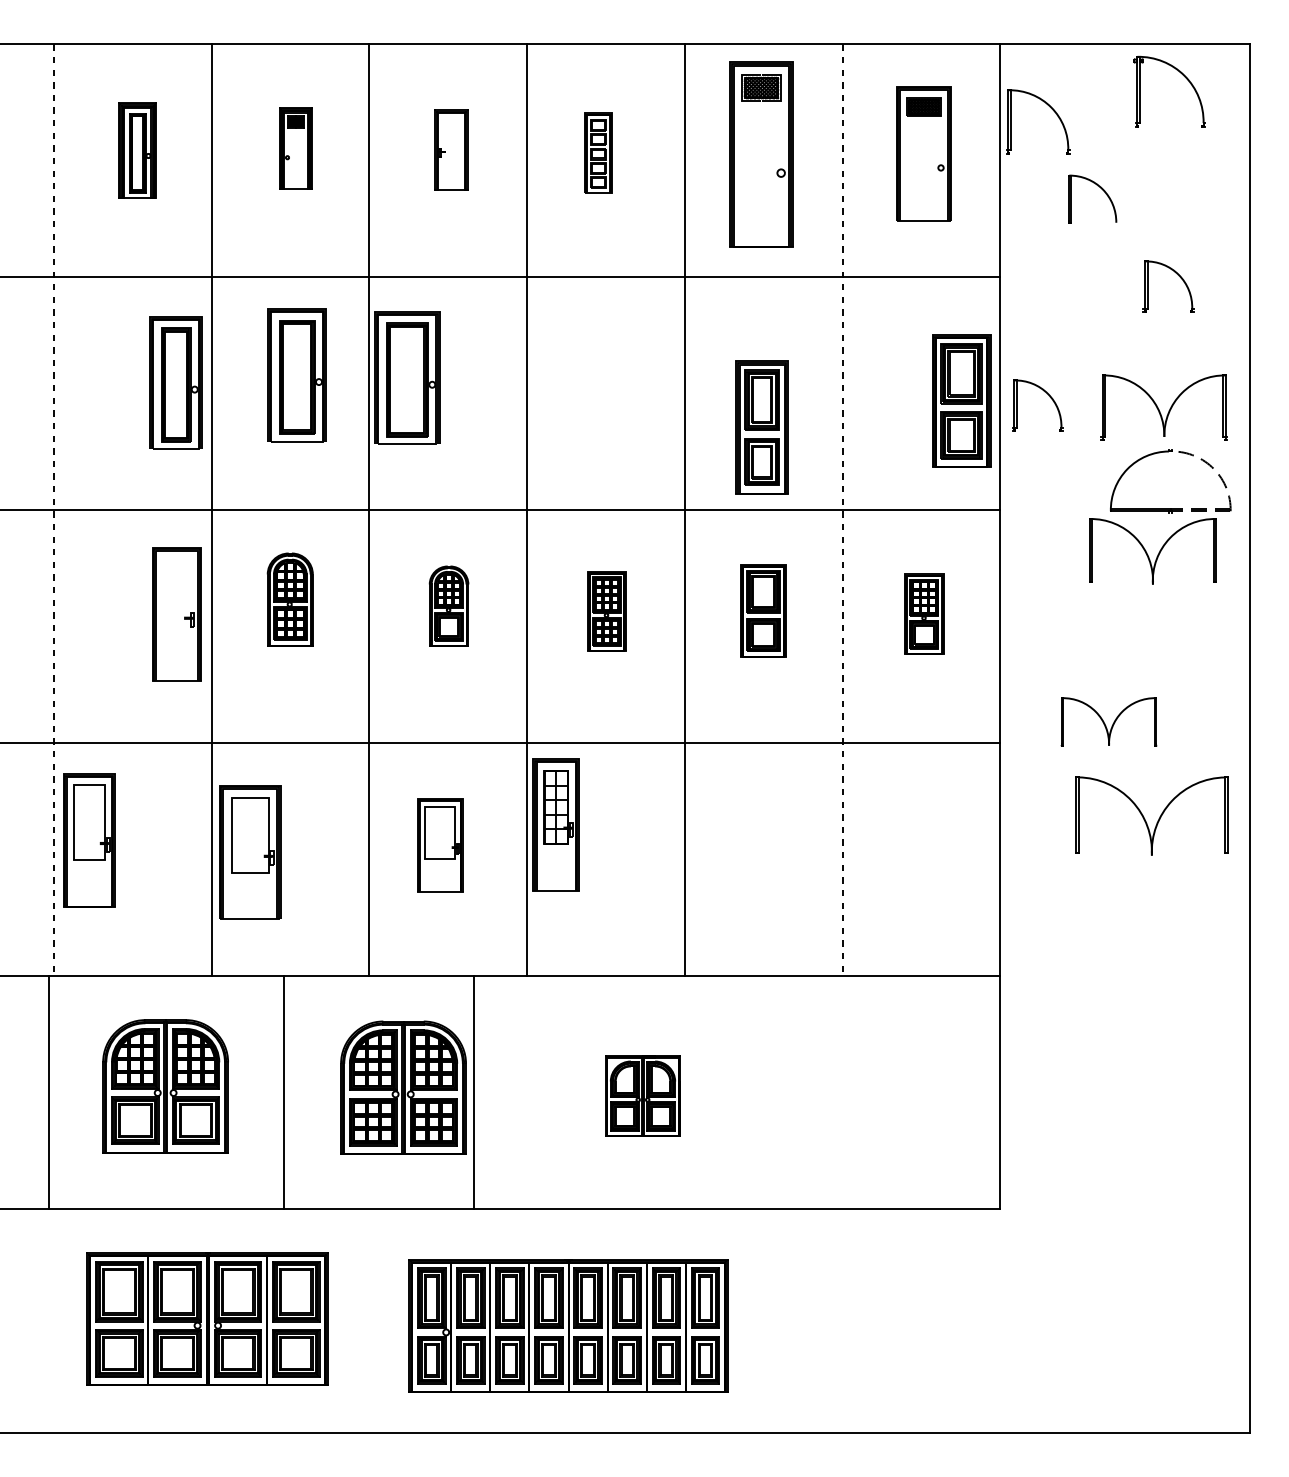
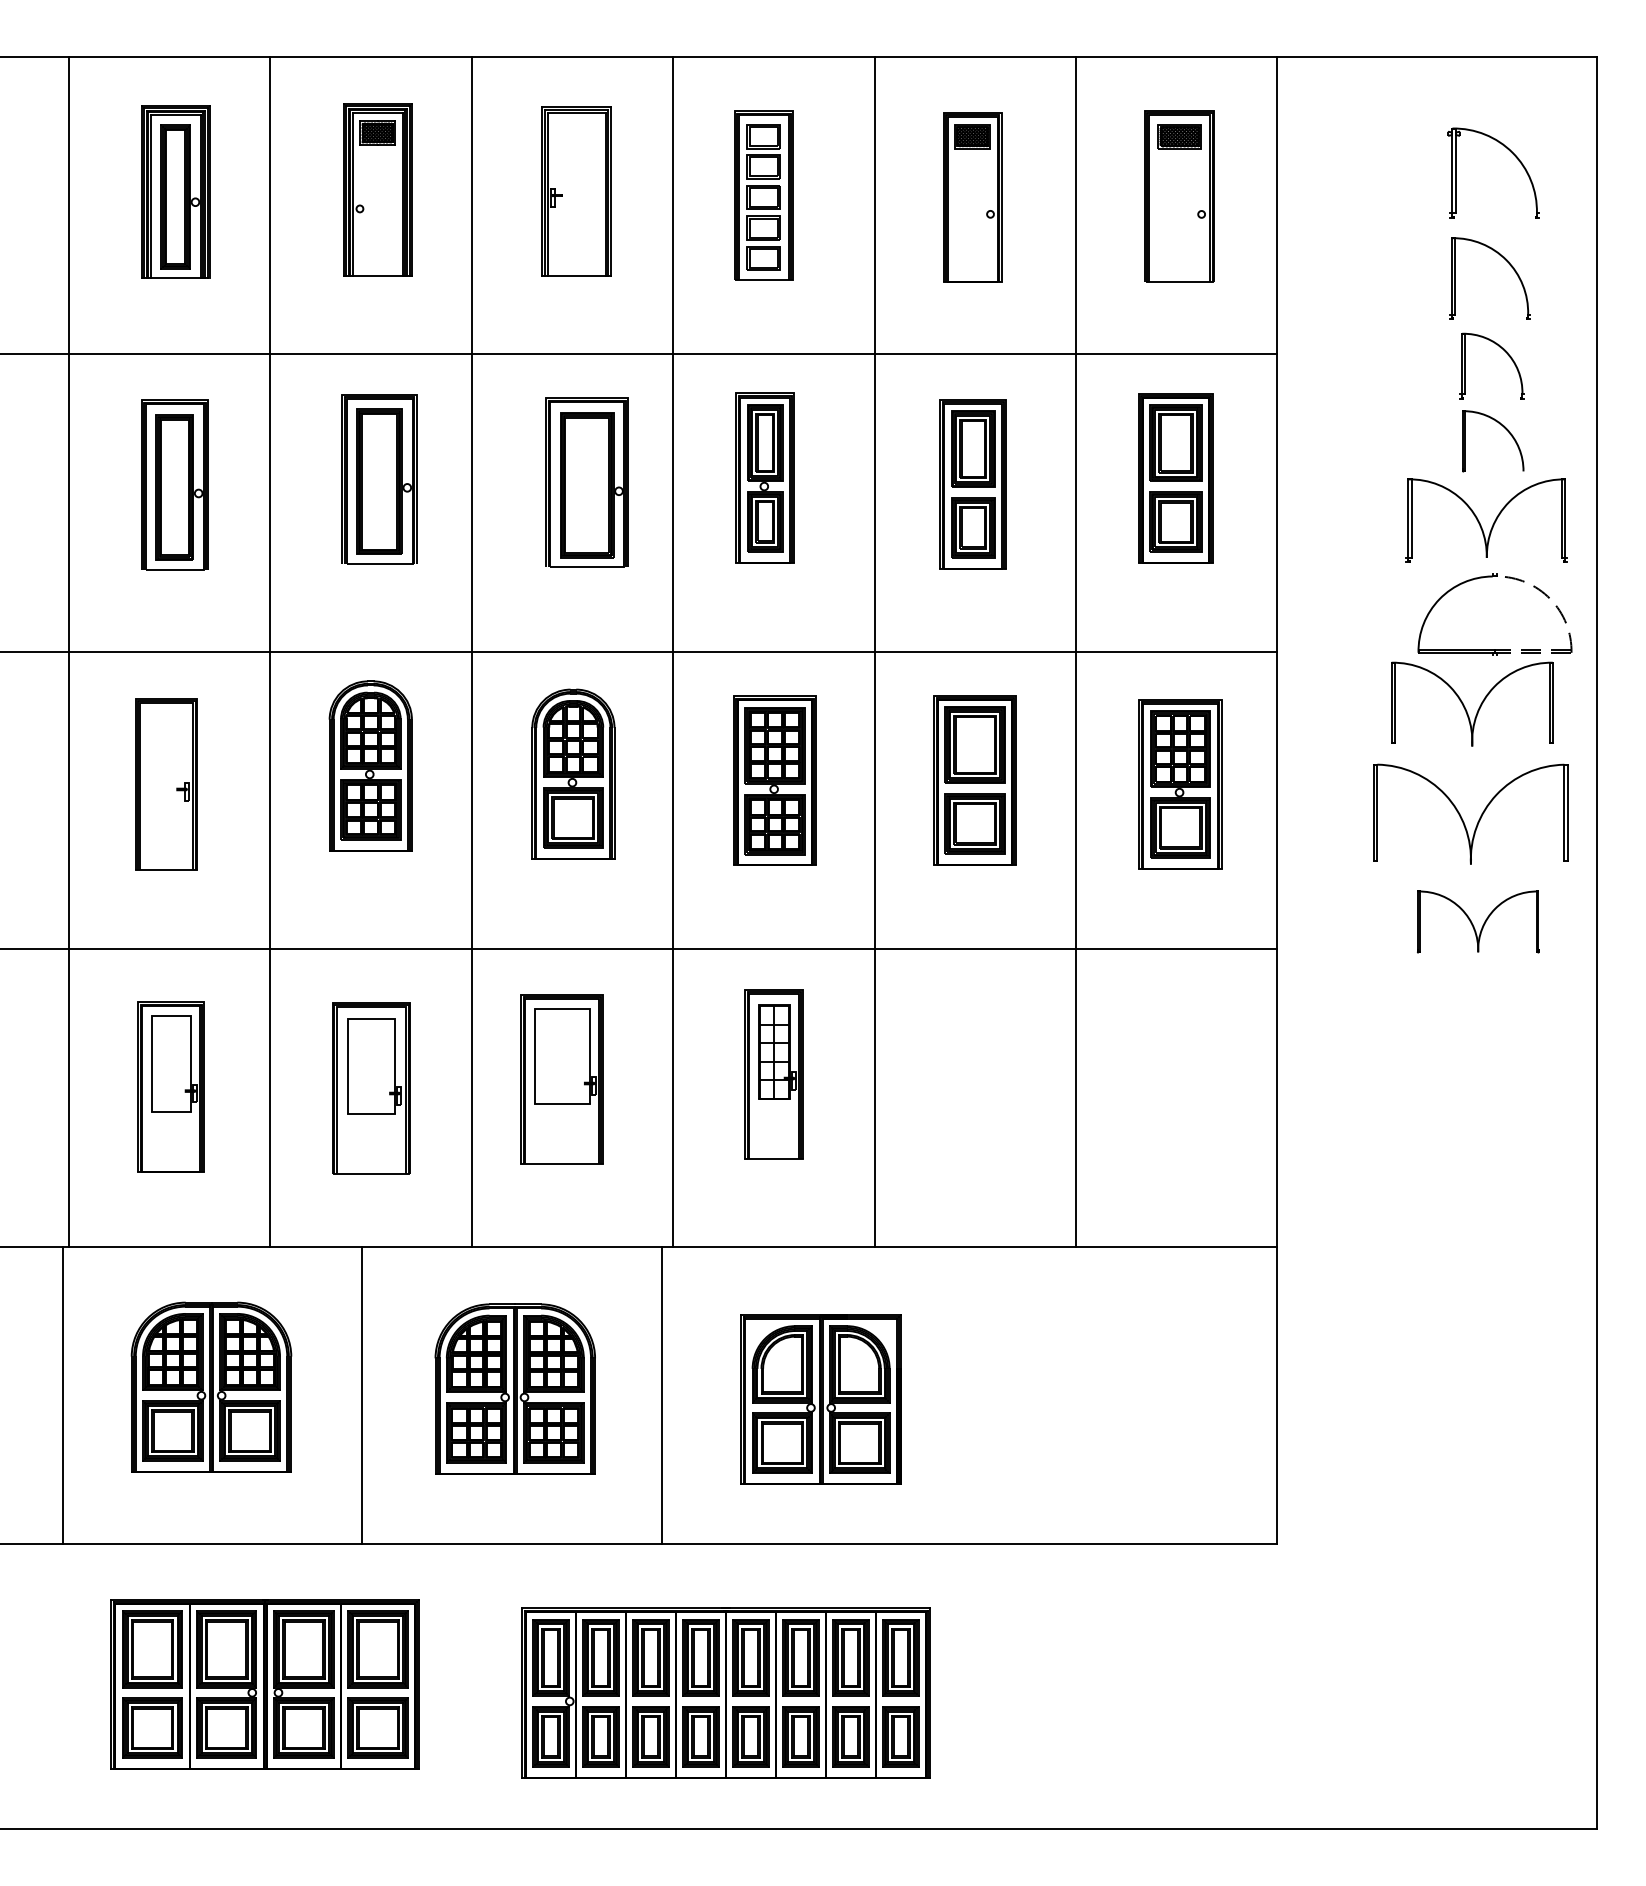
part: (1184, 77) -> (1512, 154), moved
part: (1053, 111) -> (1509, 265), moved
part: (295, 148) -> (377, 189), size x1.67
part: (137, 150) -> (175, 191), size x1.43
part: (451, 150) -> (576, 191), size x1.67
part: (597, 153) -> (763, 195), size x1.67
part: (761, 154) -> (972, 197), size x0.71
part: (1102, 189) -> (1505, 429), moved
part: (598, 373) -> (764, 477), added
part: (406, 377) -> (586, 482), moved
part: (175, 382) -> (174, 484), moved
part: (1047, 394) -> (1337, 503), removed
part: (961, 401) -> (1175, 478), moved
part: (761, 428) -> (972, 484), moved
line: (53, 511) -> (68, 652), dashed -> solid
line: (843, 511) -> (1076, 652), dashed -> solid
part: (290, 599) -> (370, 765), size x1.43
part: (449, 605) -> (573, 773), size x1.67
part: (606, 611) -> (774, 780), size x1.67
part: (763, 611) -> (974, 780), size x1.43
part: (176, 614) -> (166, 784), moved
part: (924, 614) -> (1180, 784), size x1.67
part: (1109, 721) -> (1478, 921), moved
part: (1144, 817) -> (1461, 815), moved
part: (555, 825) -> (773, 1074), moved
part: (88, 839) -> (170, 1086), moved
part: (439, 845) -> (561, 1079), size x1.43
part: (250, 852) -> (371, 1088), moved
line: (474, 1092) -> (661, 1395), moved
part: (642, 1095) -> (820, 1399), size x1.67

